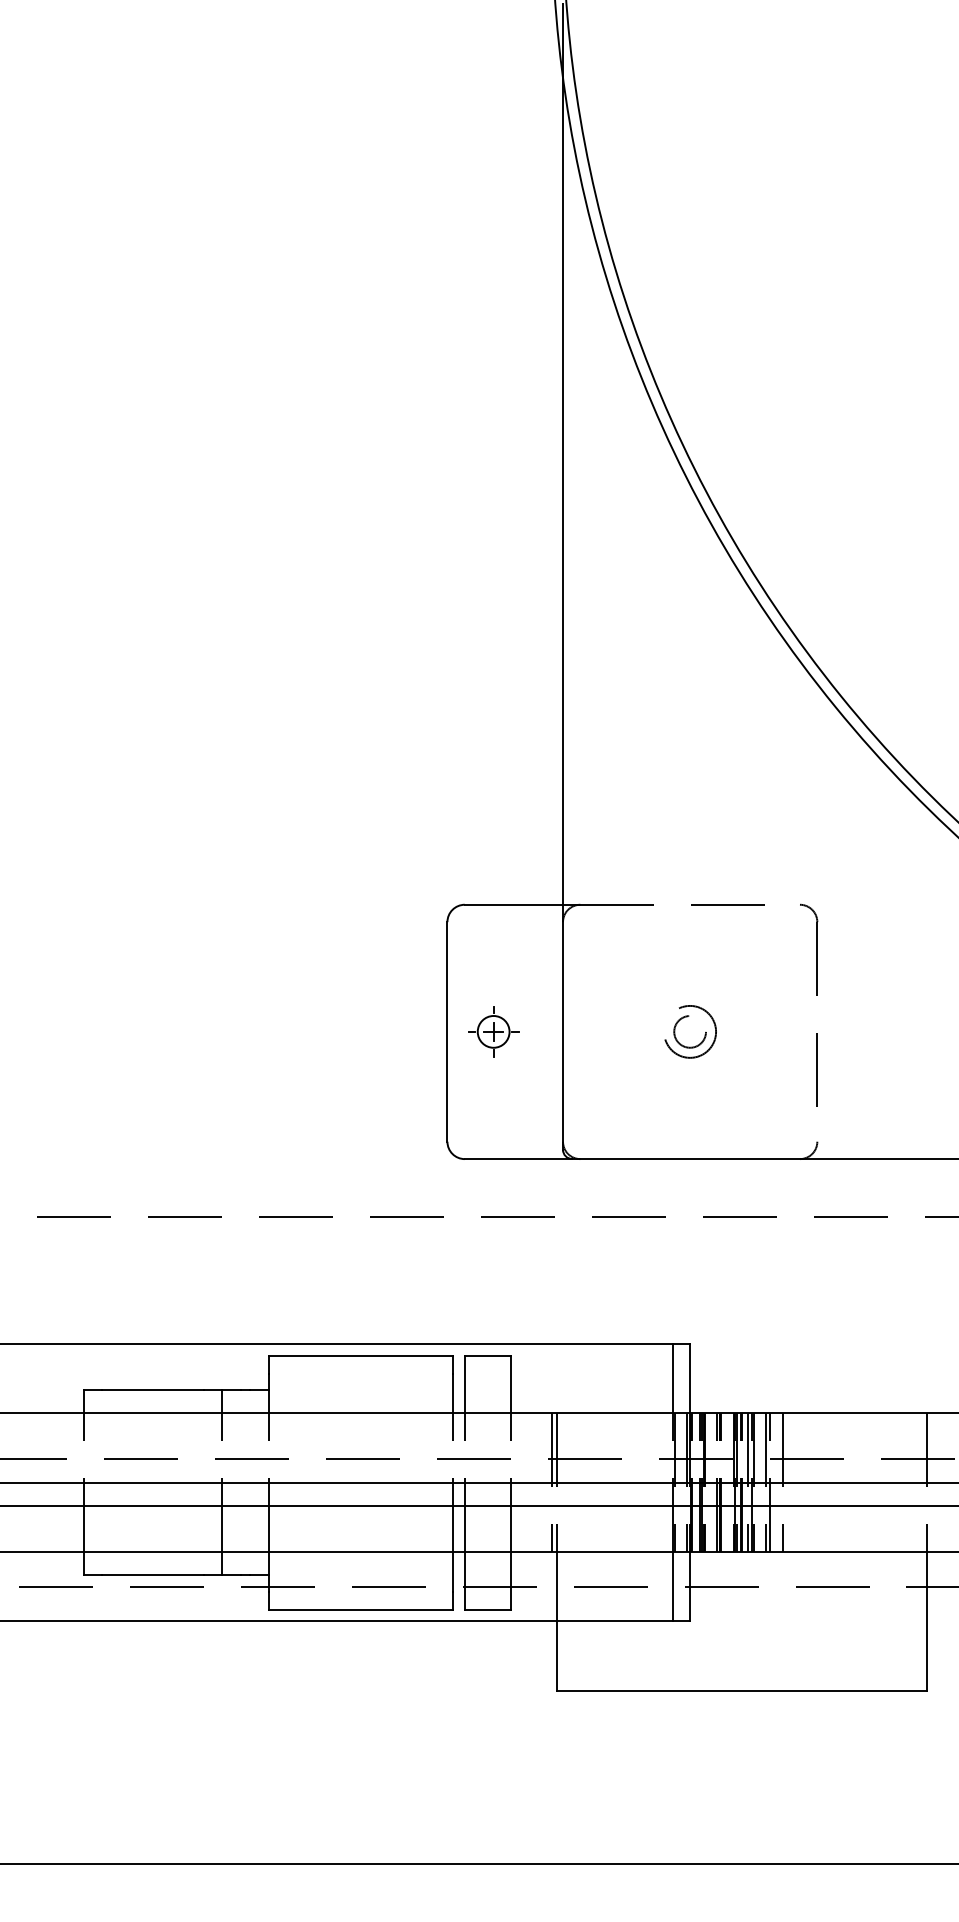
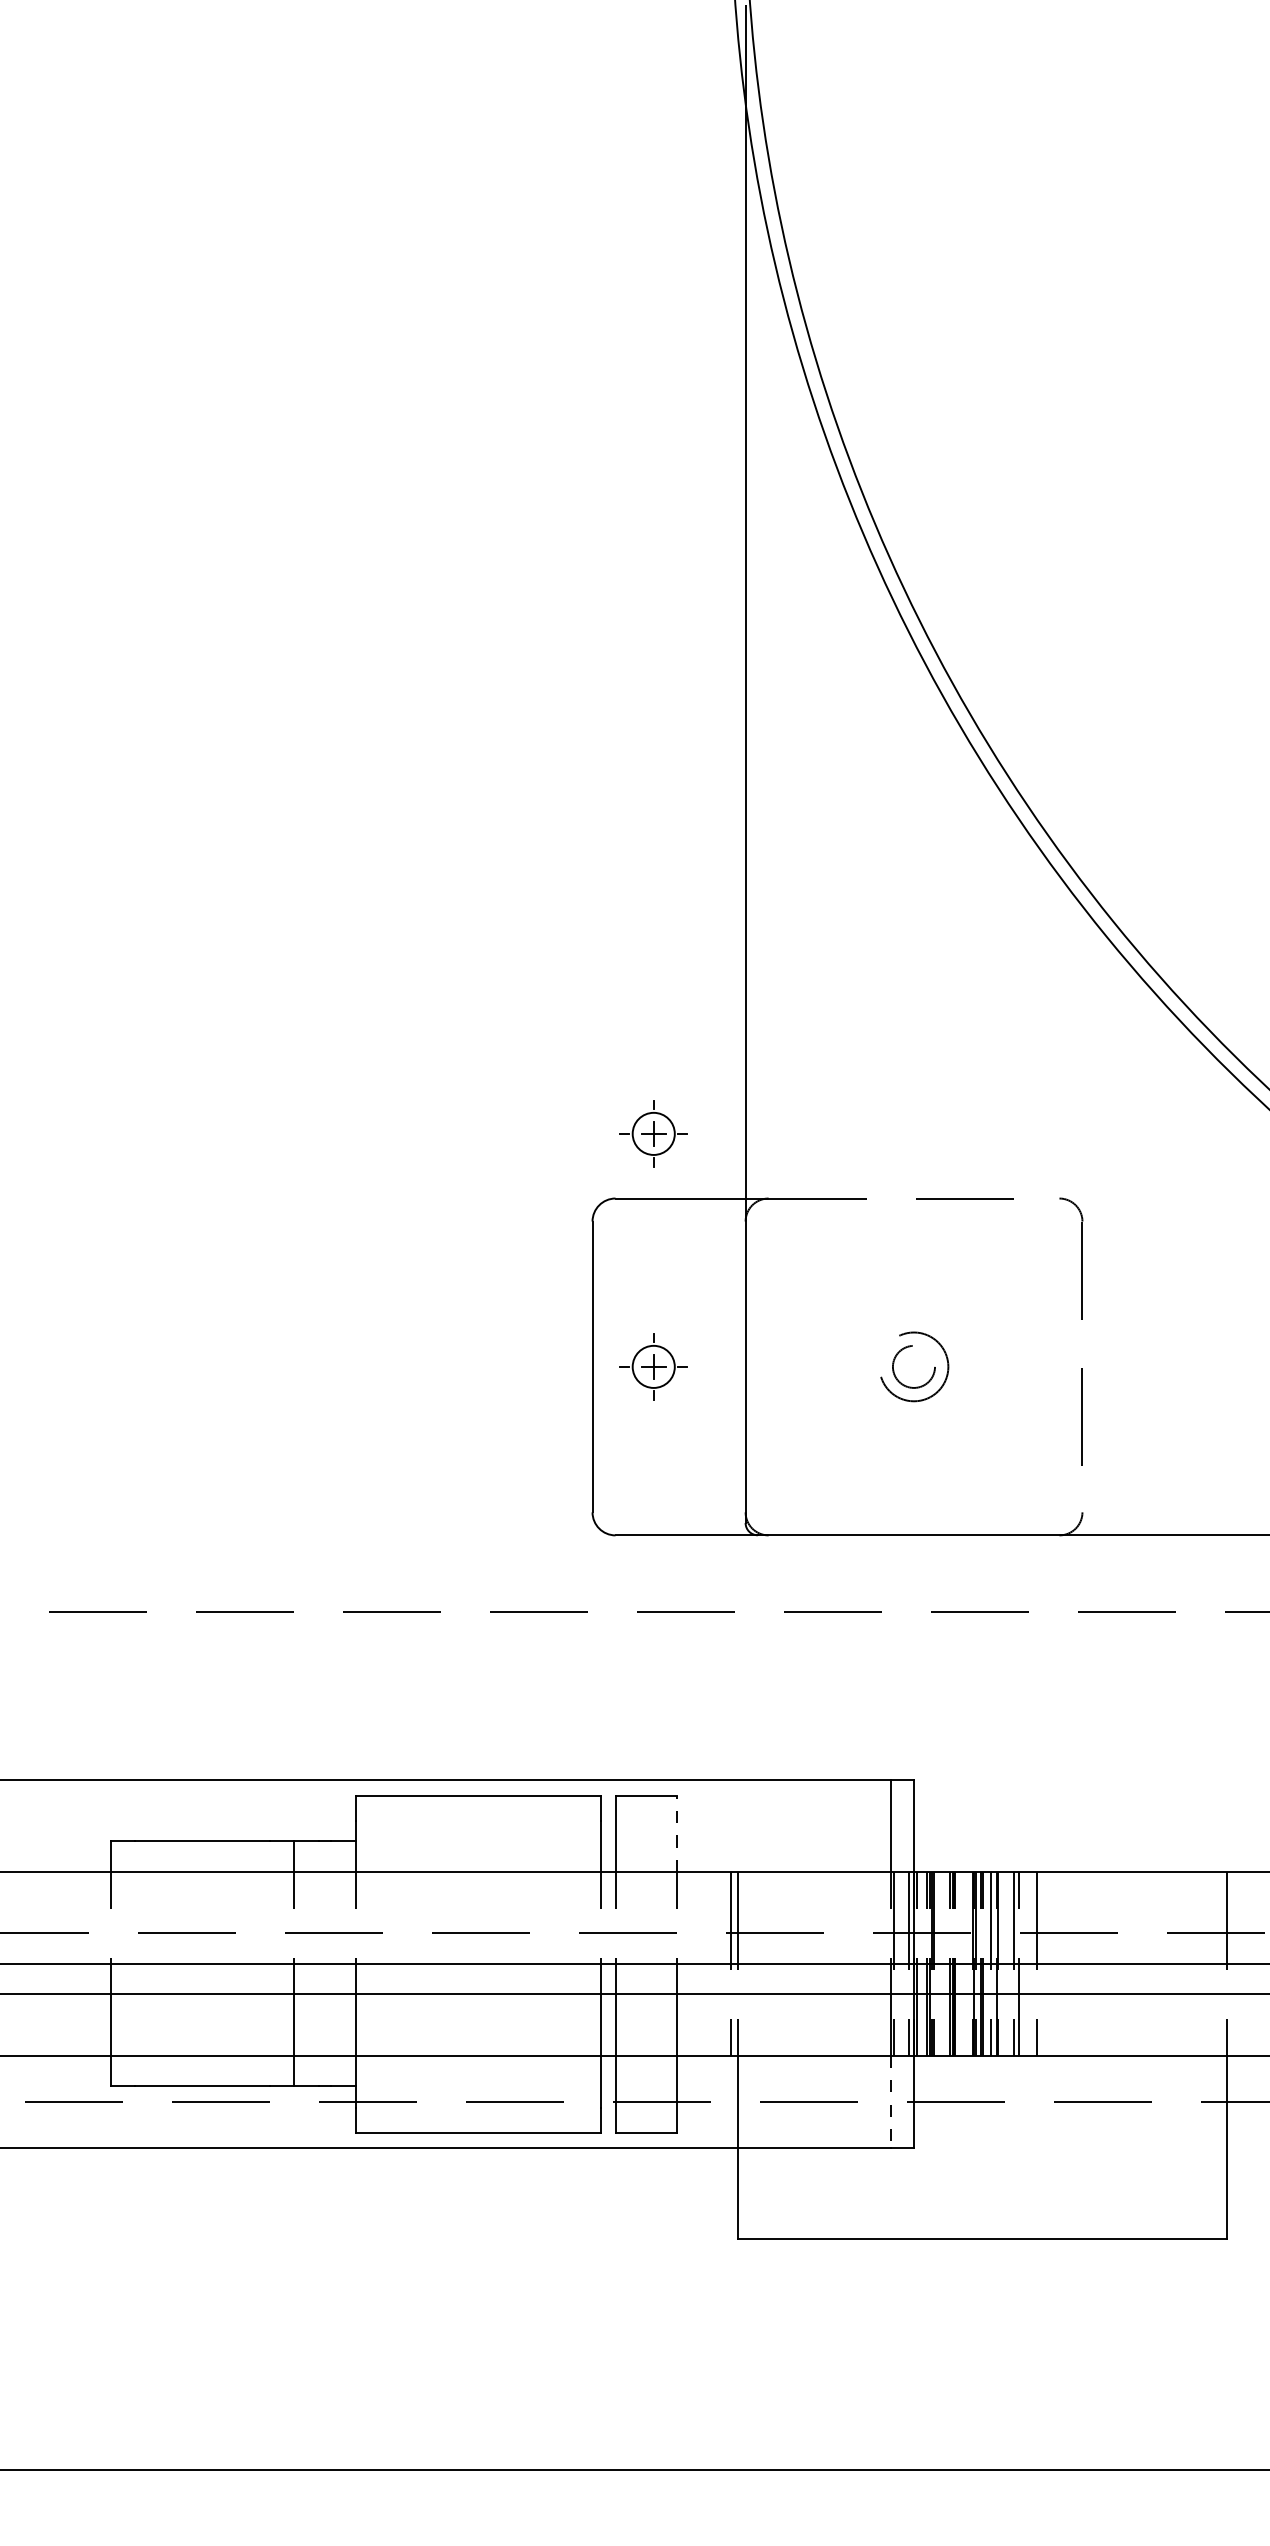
part: (493, 855) -> (653, 1133), added
line: (511, 1384) -> (677, 1834), solid -> dashed
line: (672, 1586) -> (890, 2101), solid -> dashed

